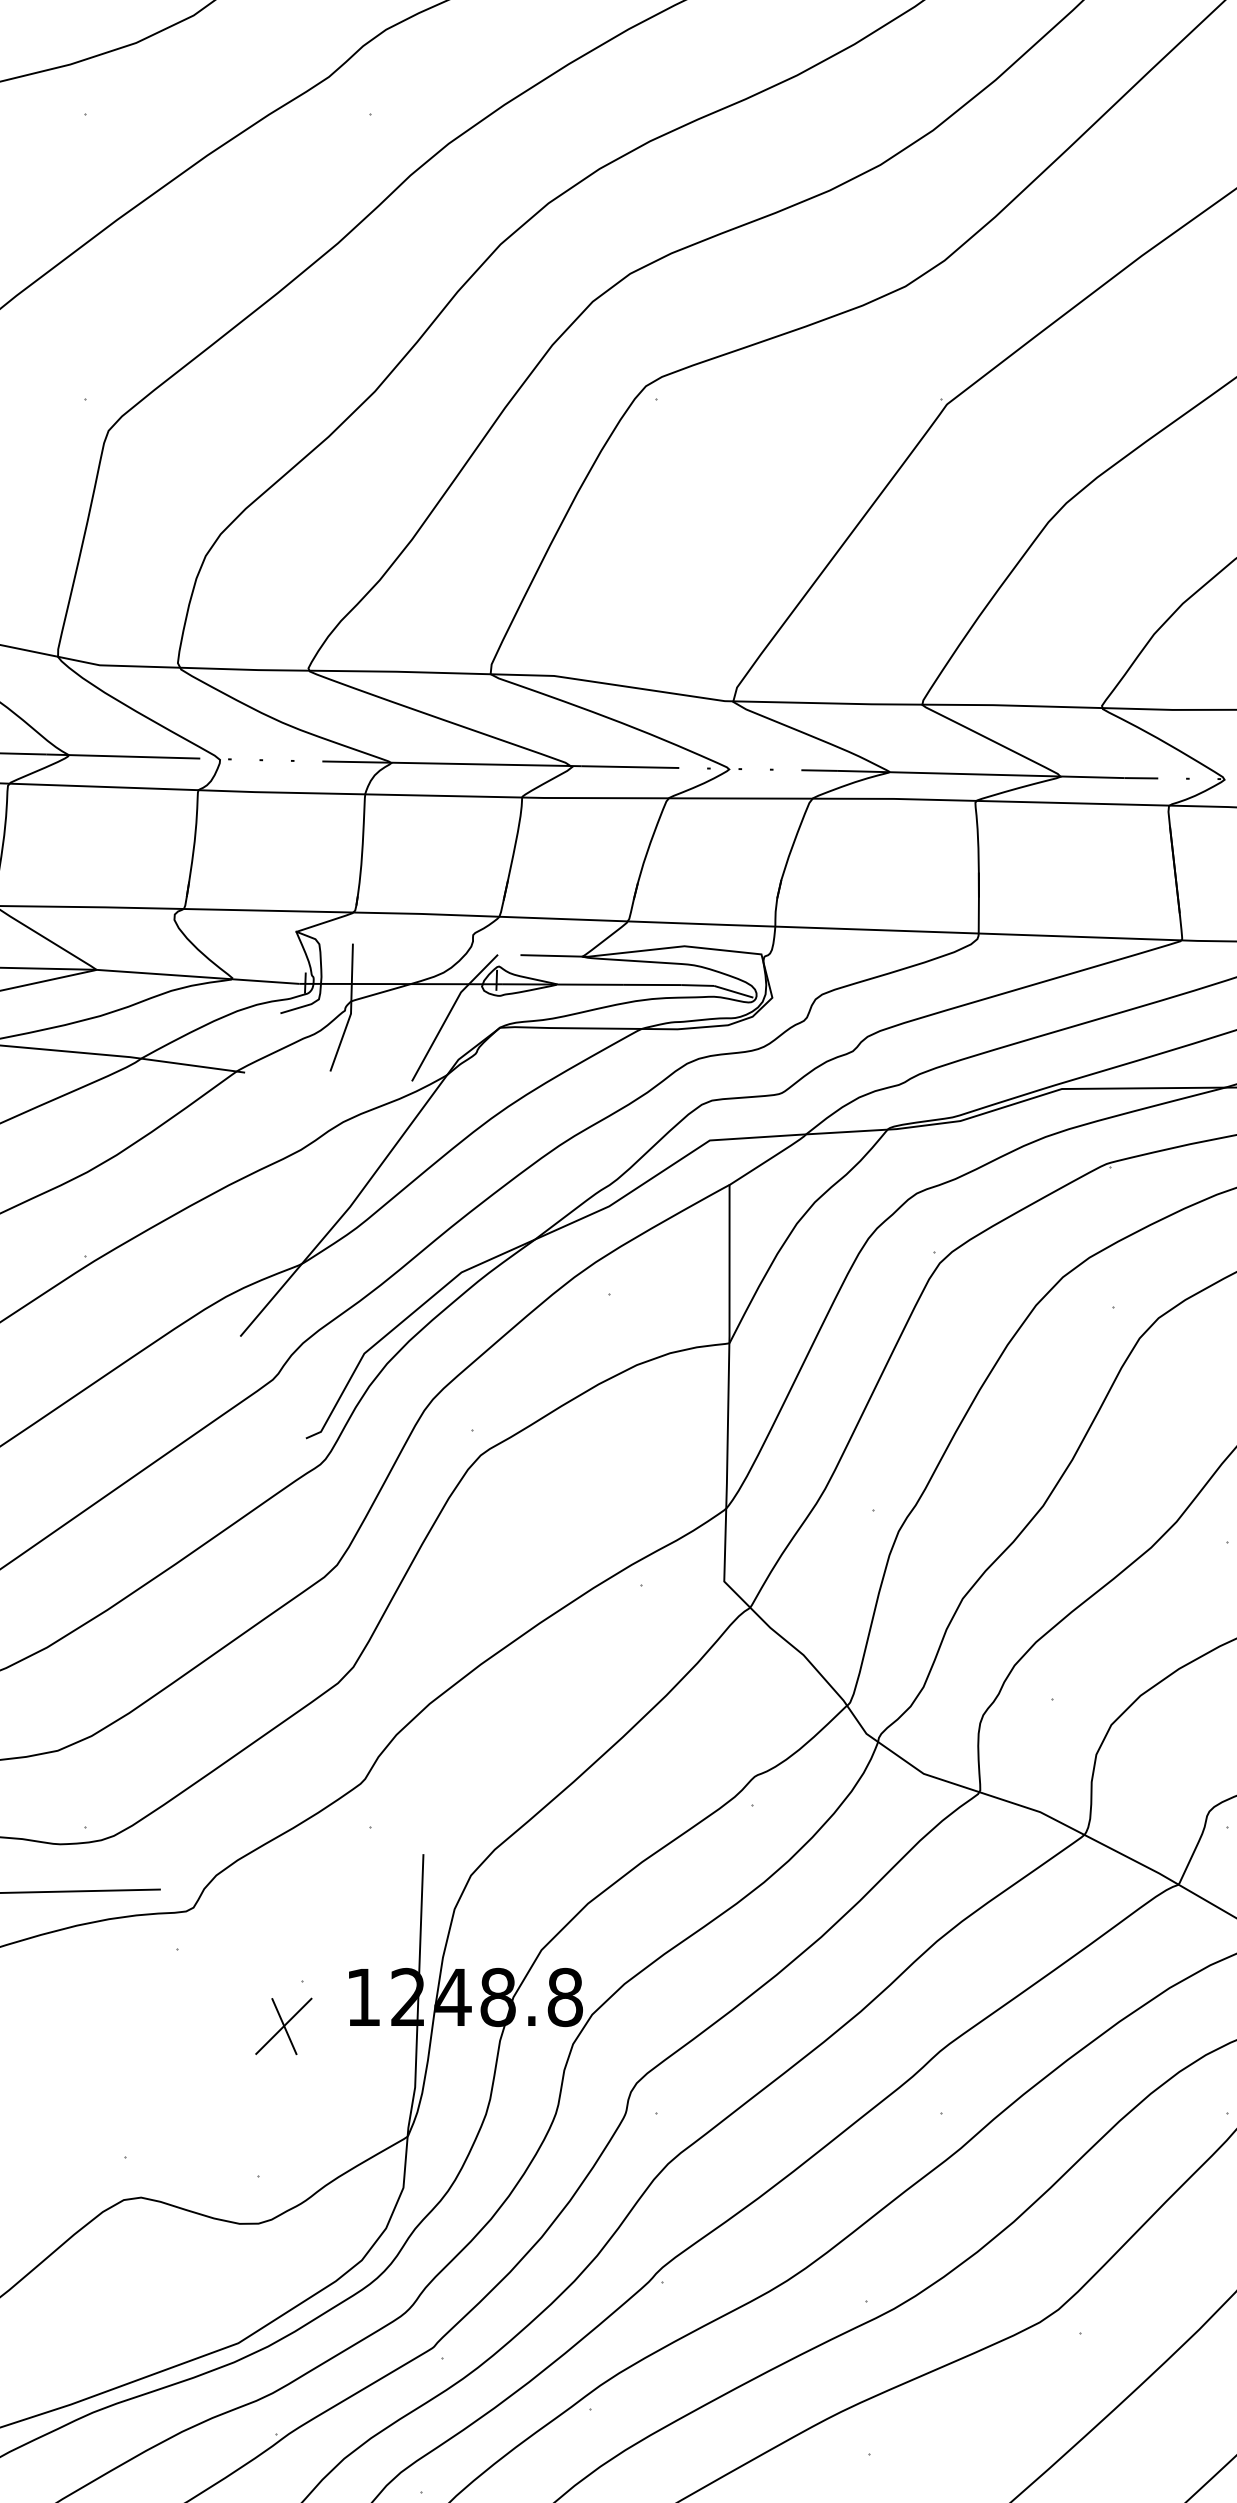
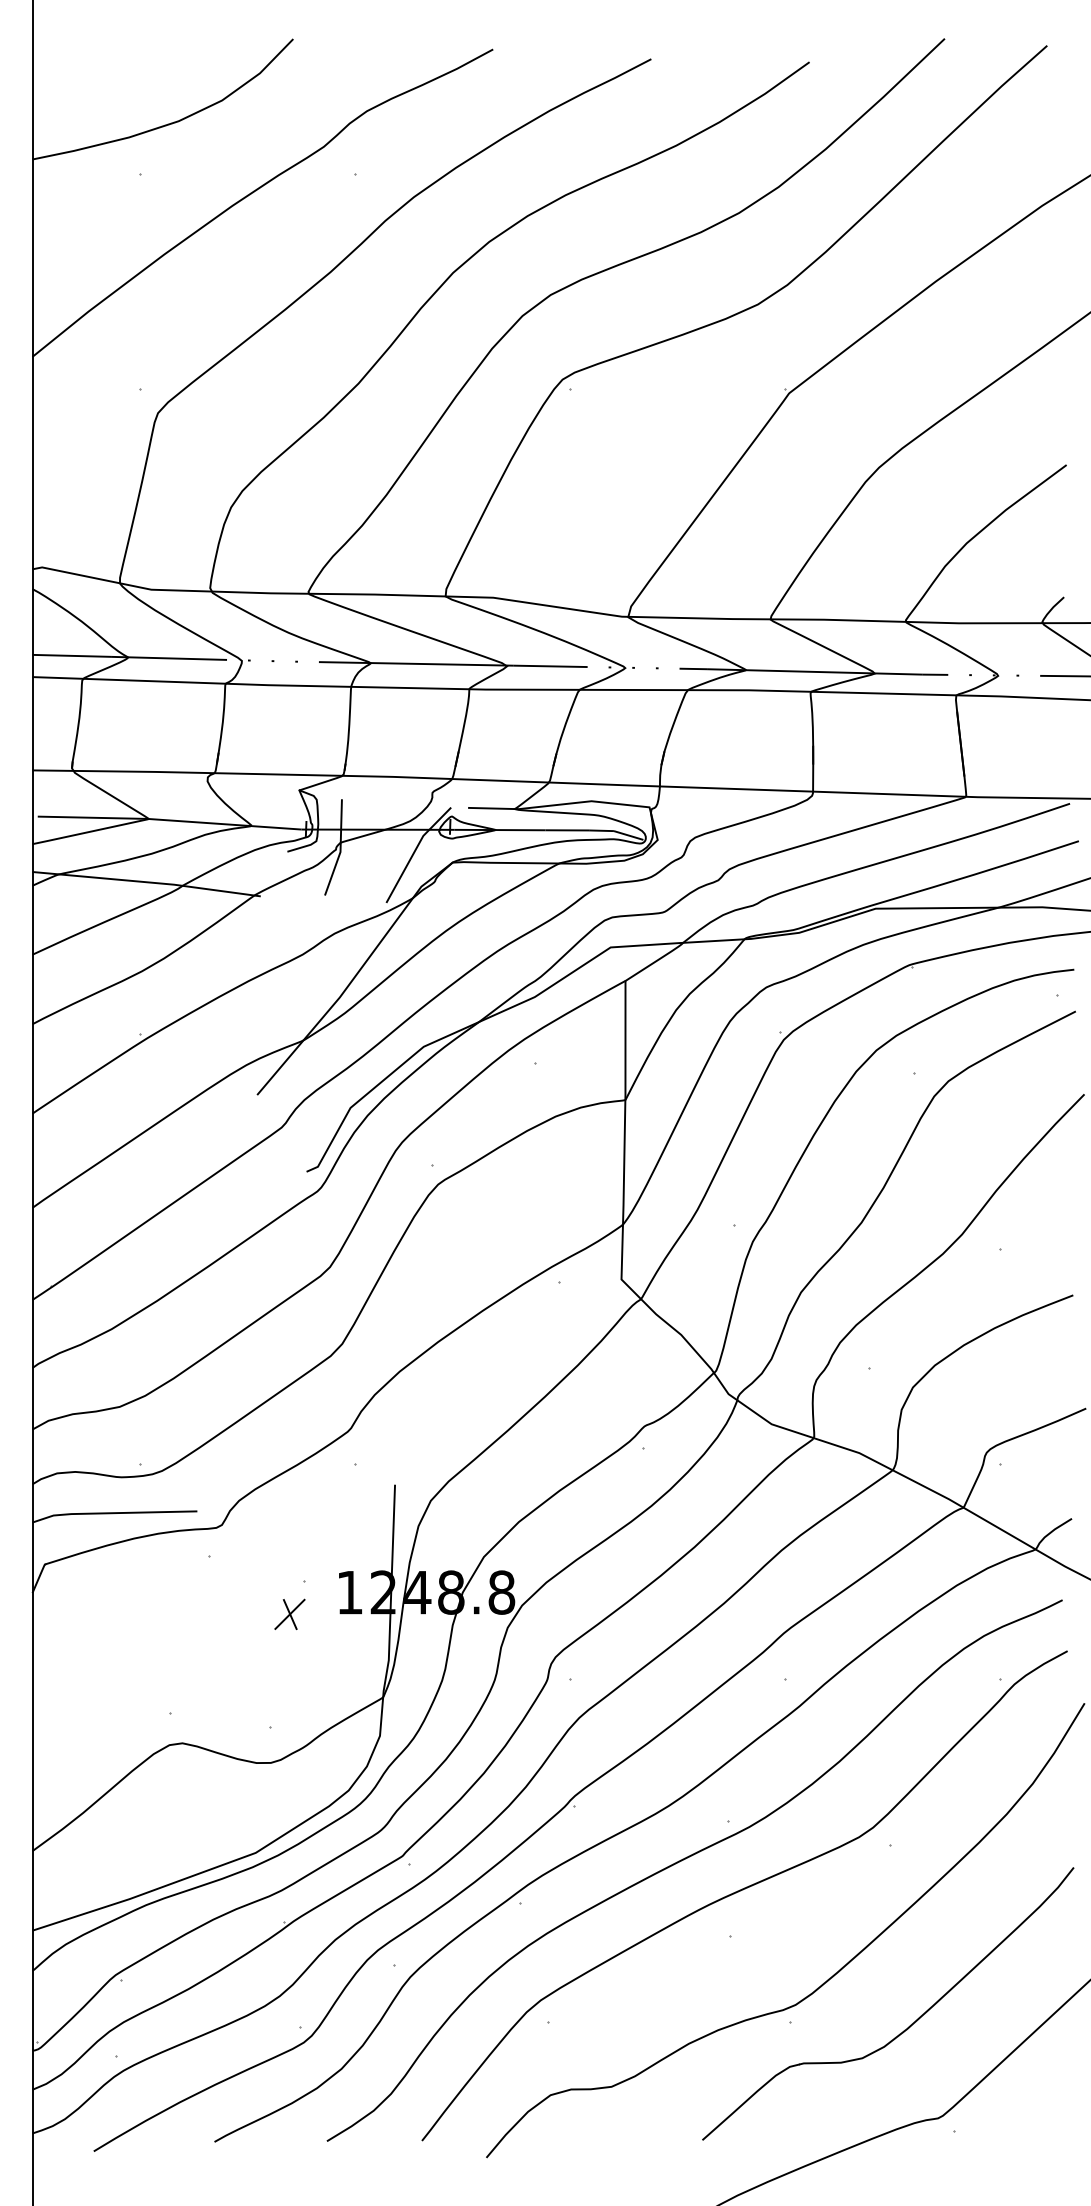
part: (283, 2026) -> (289, 1614), size x0.7

